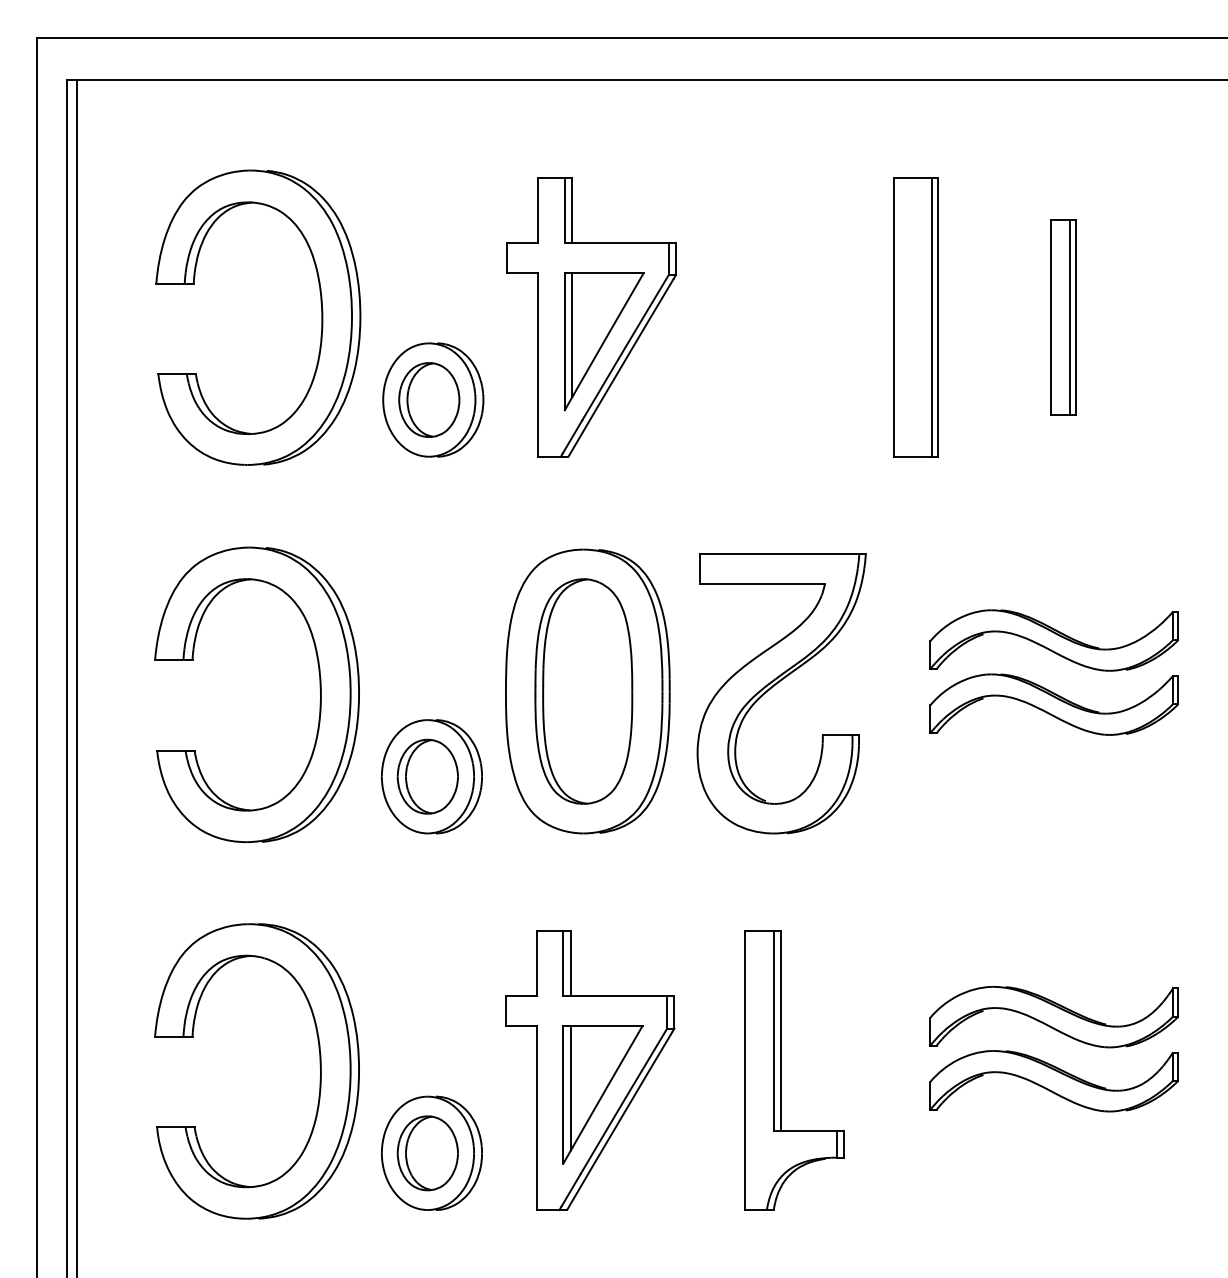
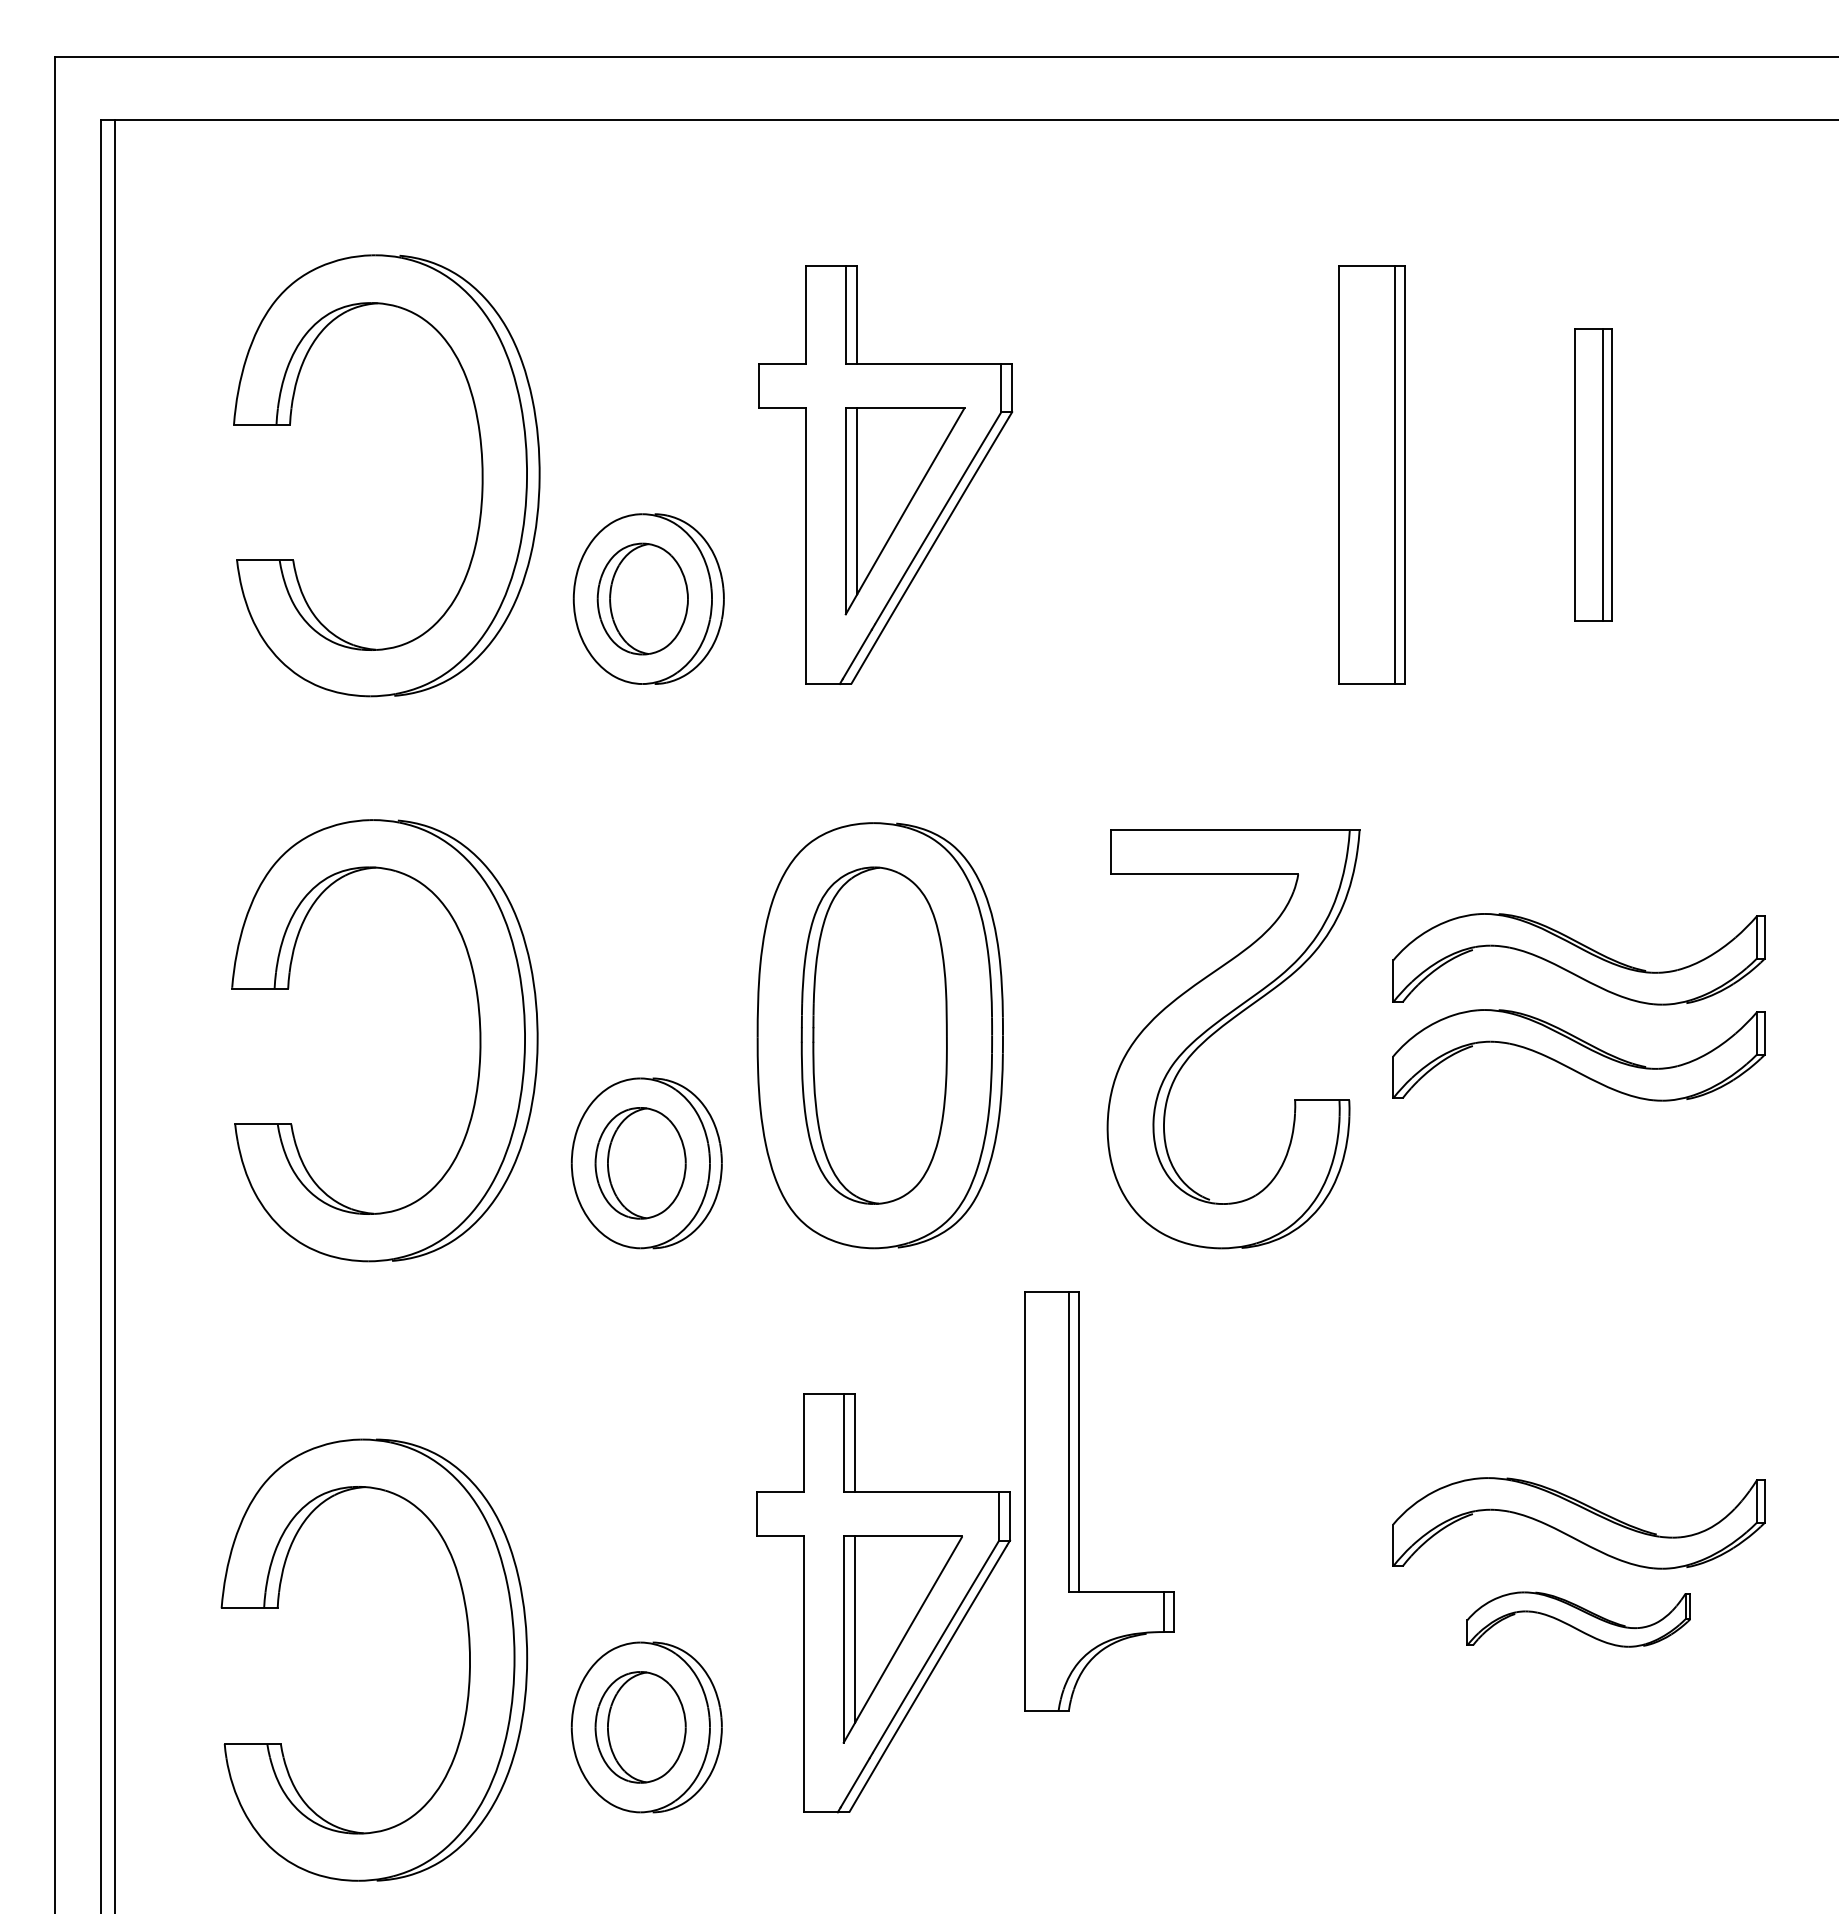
part: (777, 684) -> (1227, 1025), moved
part: (319, 1064) -> (467, 1649), moved
part: (781, 1070) -> (1080, 1501), moved
part: (1053, 1081) -> (1577, 1619), size x0.6

